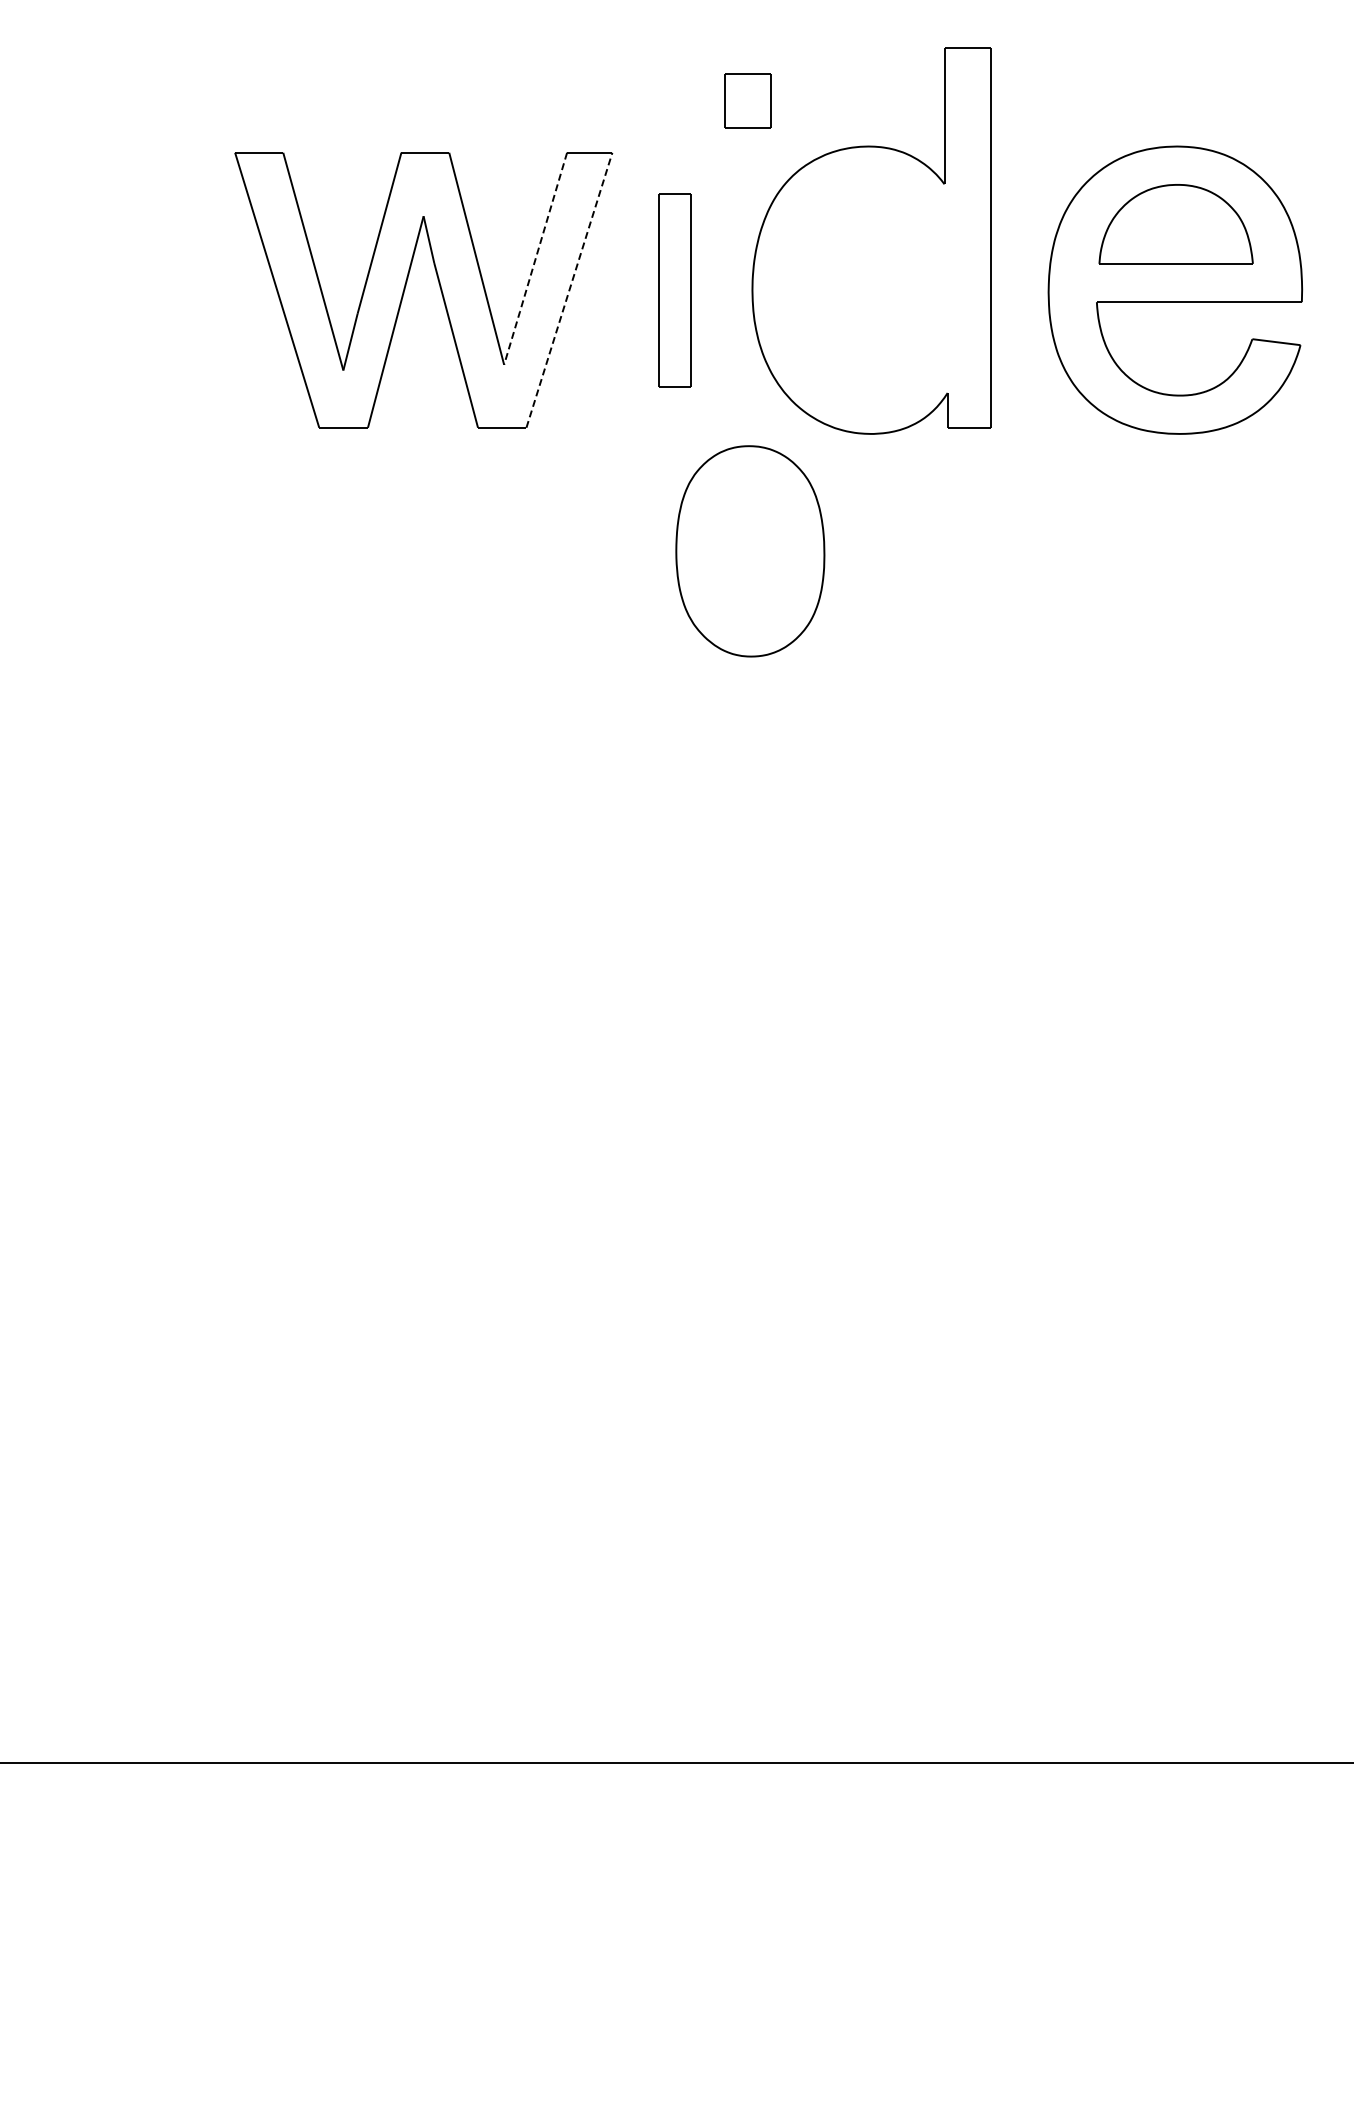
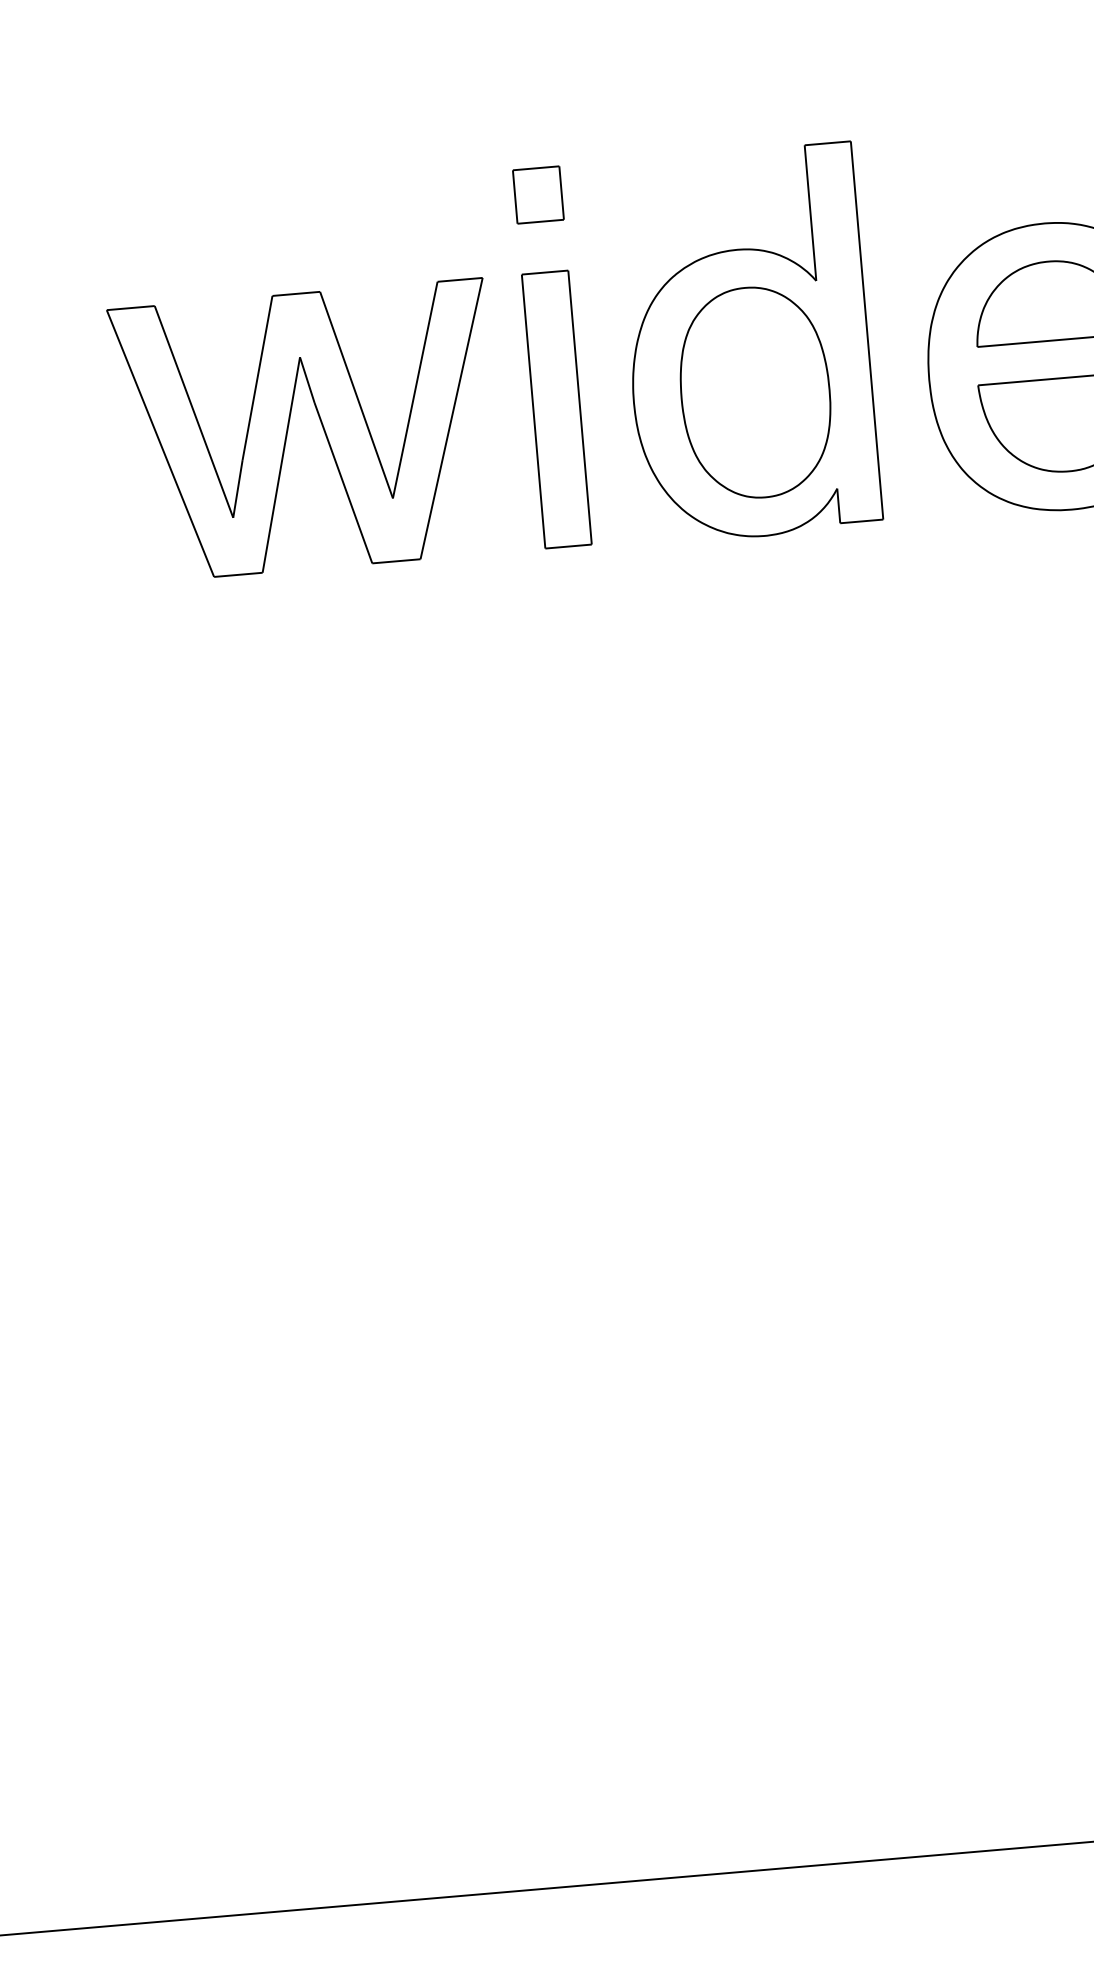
part: (747, 100) -> (537, 194), moved
line: (535, 260) -> (415, 391), dashed -> solid
line: (569, 289) -> (451, 417), dashed -> solid
part: (674, 290) -> (556, 409), size x1.43
part: (750, 551) -> (755, 392), moved

